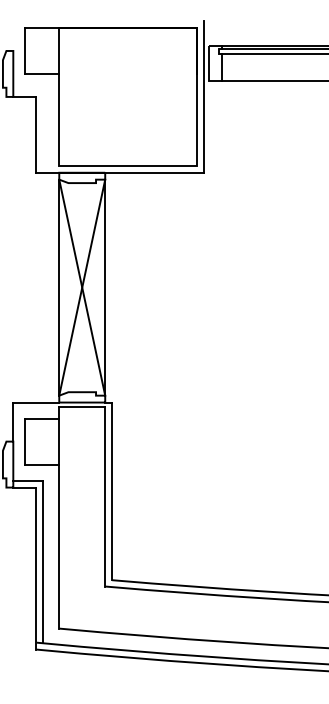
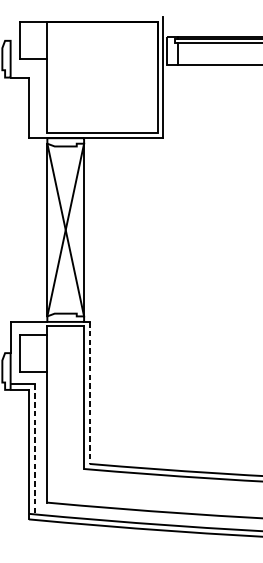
line: (112, 491) -> (89, 393), solid -> dashed
line: (43, 562) -> (34, 449), solid -> dashed

